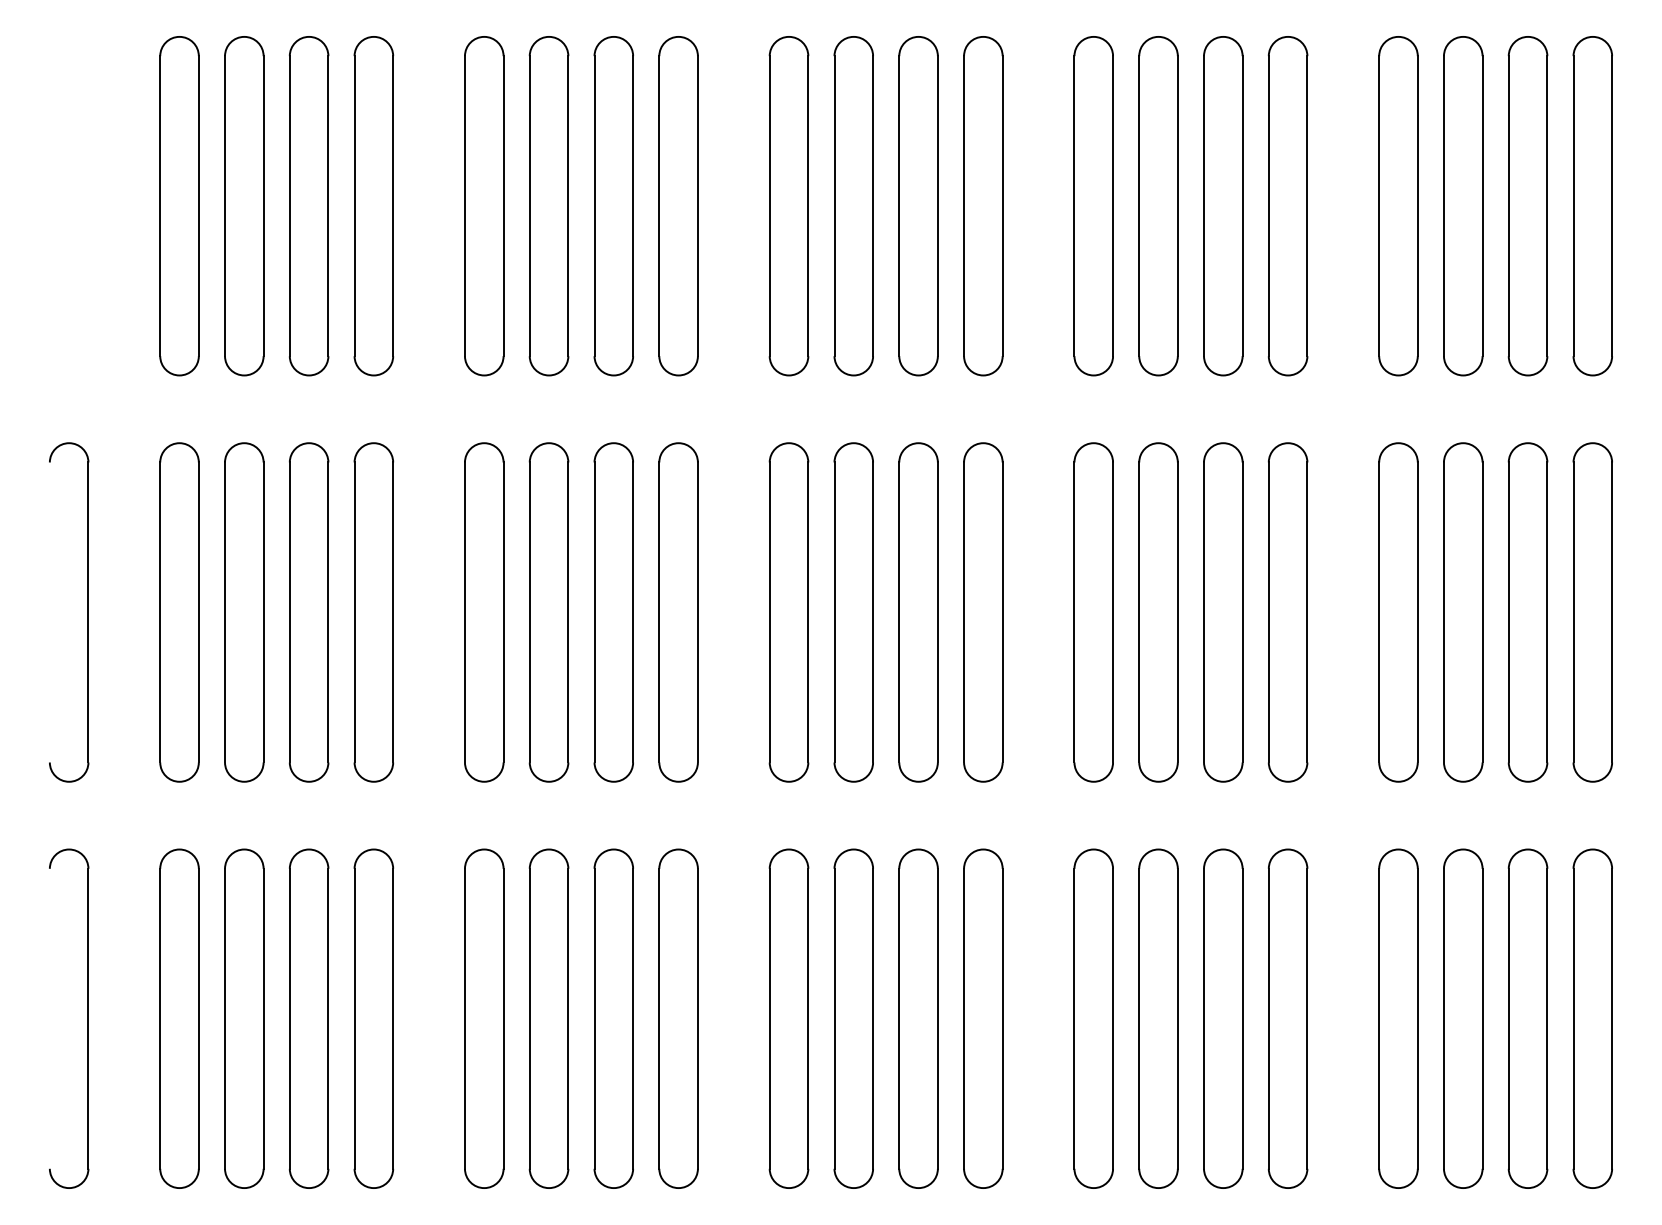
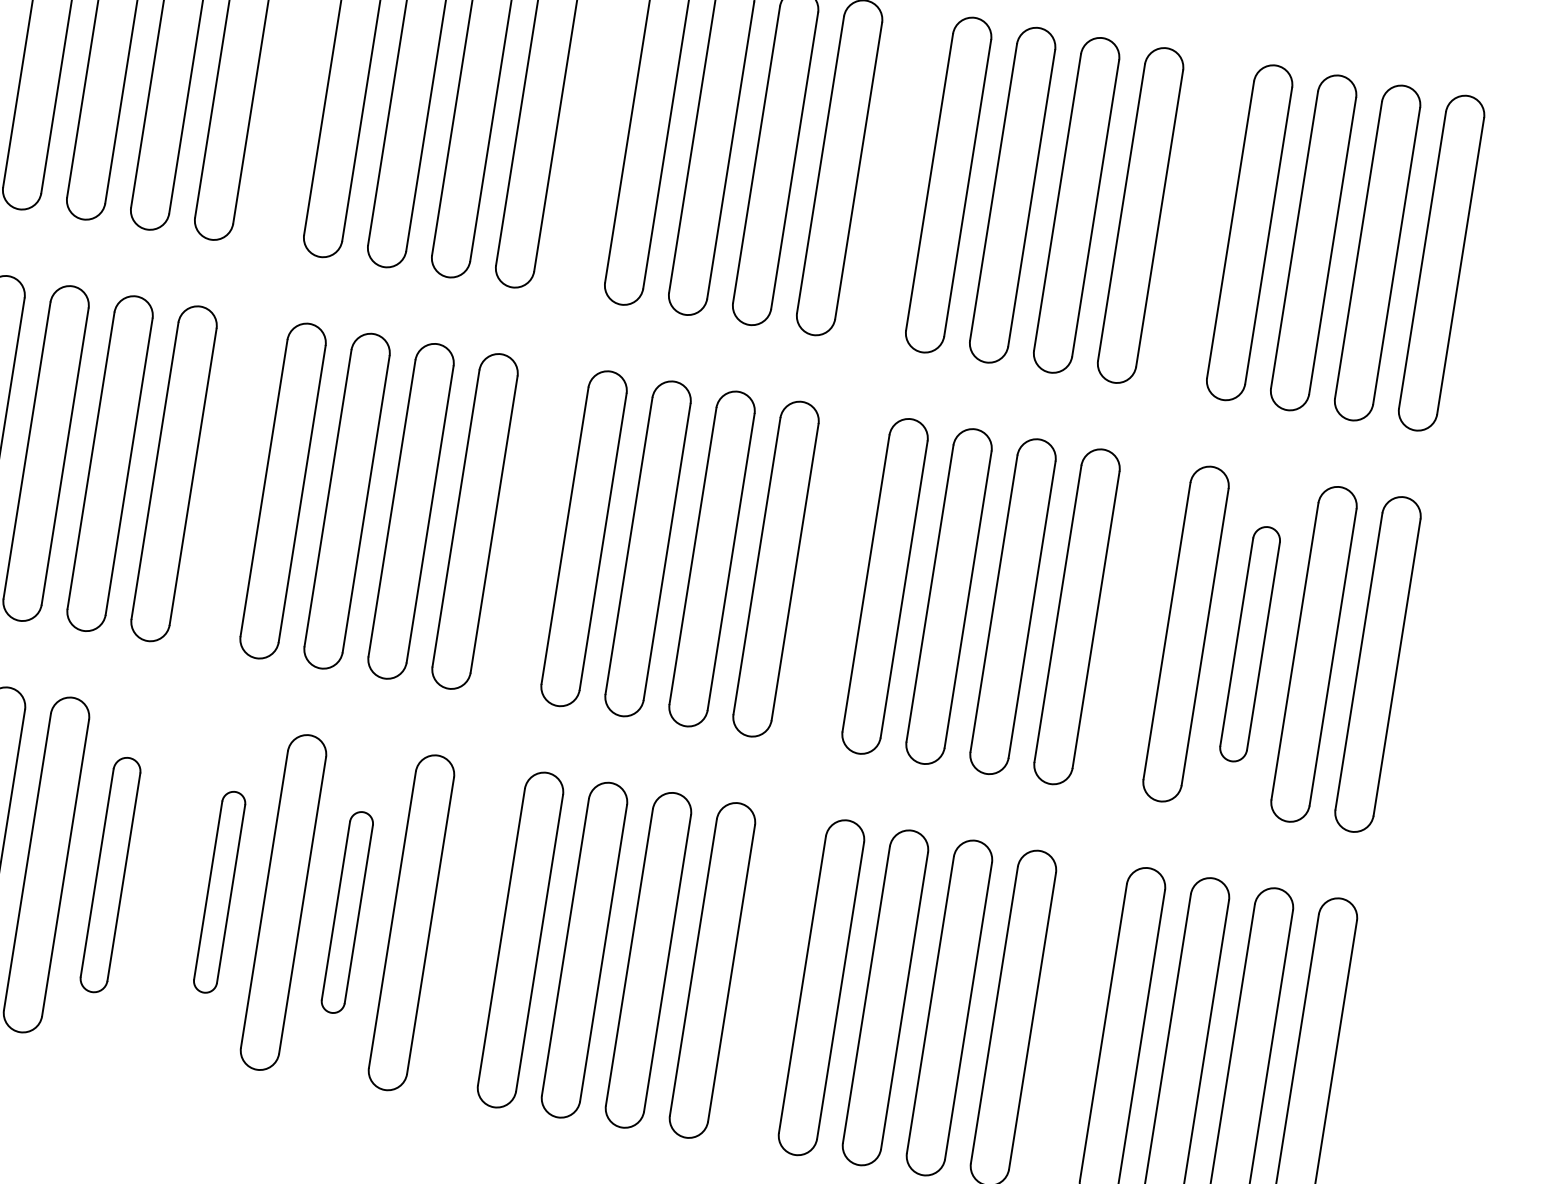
part: (1463, 612) -> (1250, 644), size x0.7
part: (373, 1018) -> (110, 874), size x0.7
part: (484, 1018) -> (219, 892), size x0.6
part: (613, 1018) -> (347, 912), size x0.6

